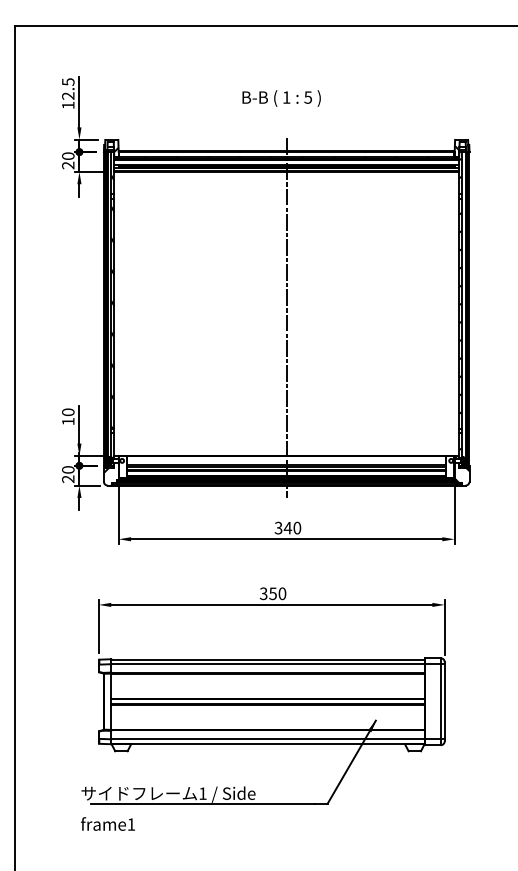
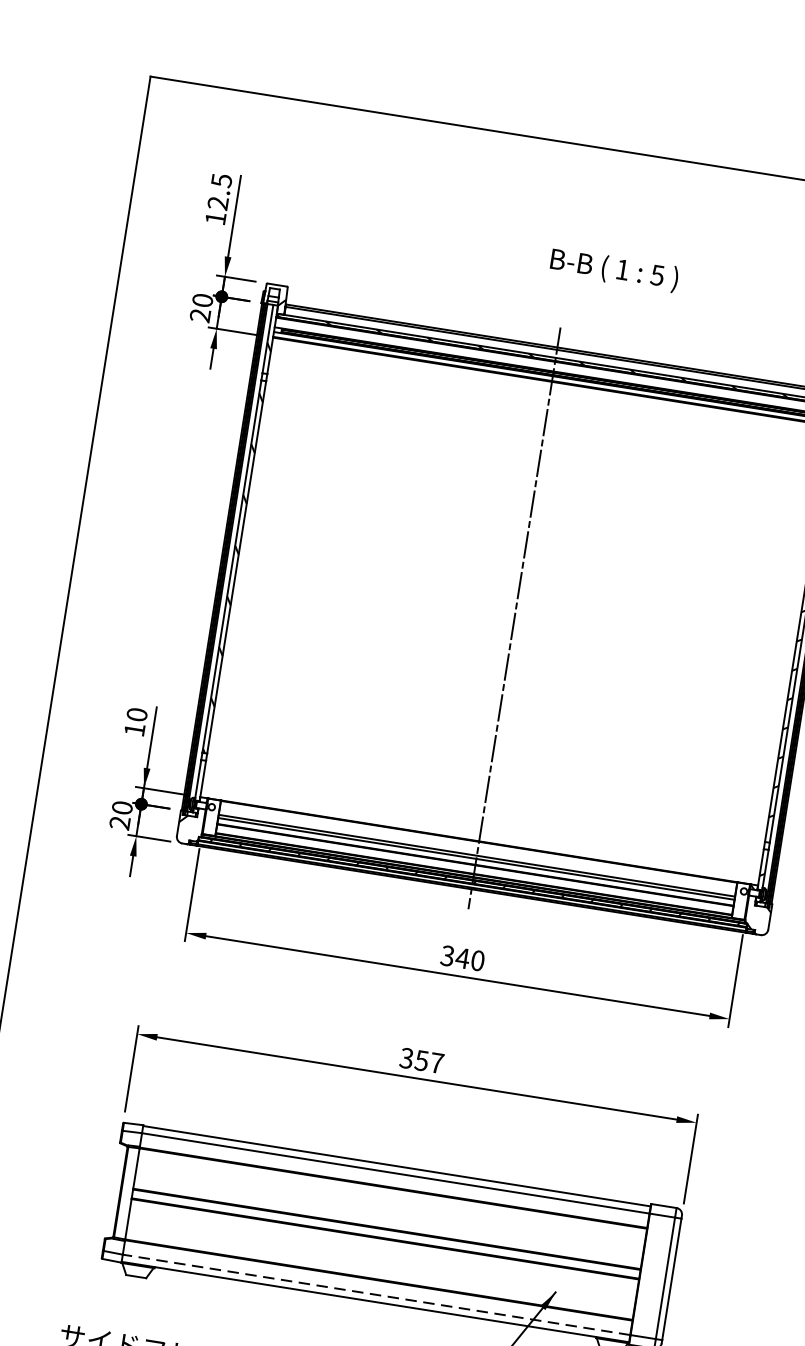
text: (281, 98) -> (614, 270), moved
text: (282, 593) -> (437, 1062), 350 -> 357
line: (268, 739) -> (377, 1295), solid -> dashed

